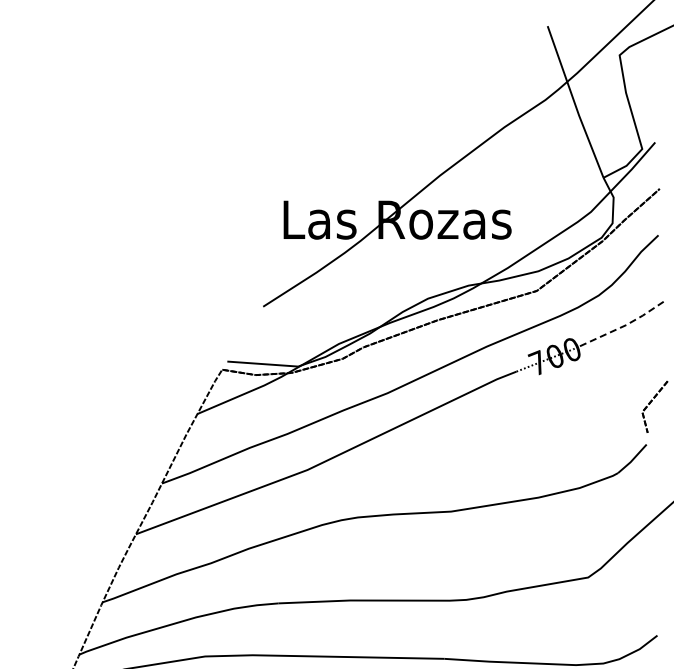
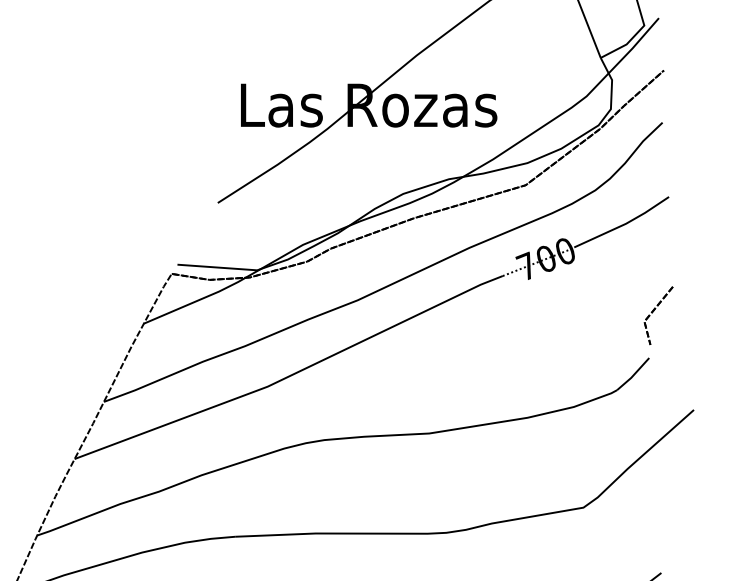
line: (625, 325) -> (625, 224), dashed -> solid

